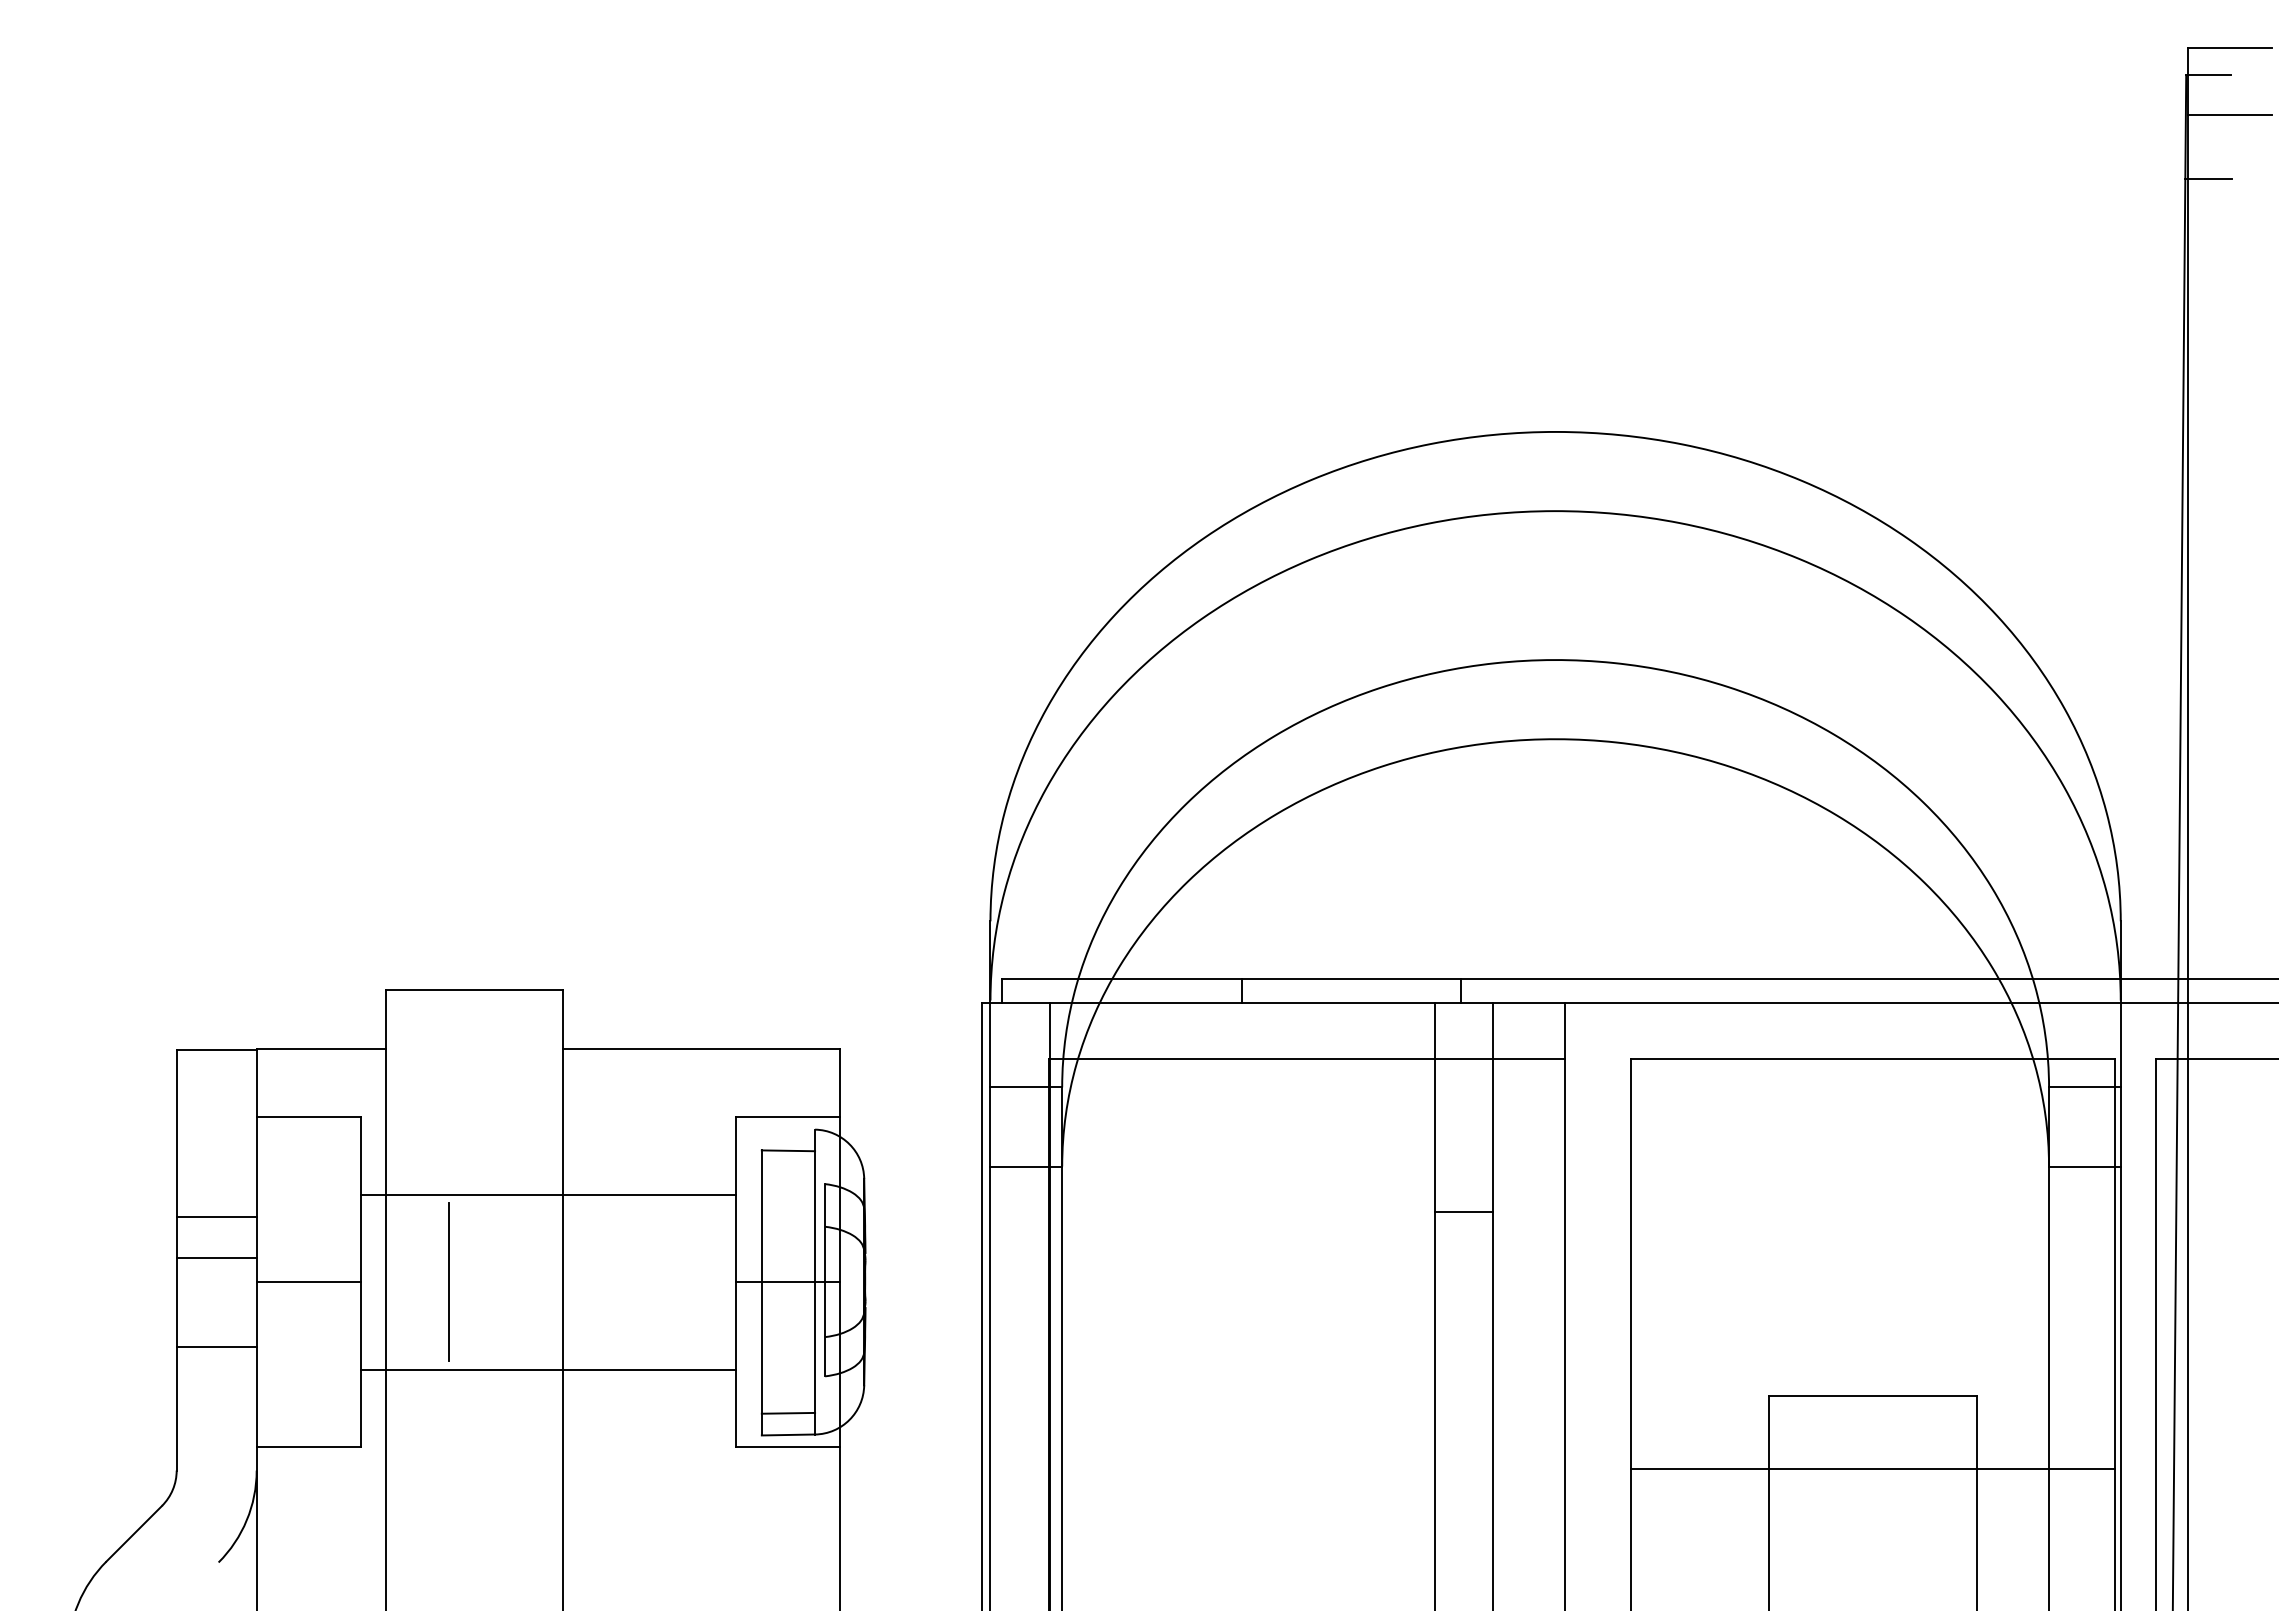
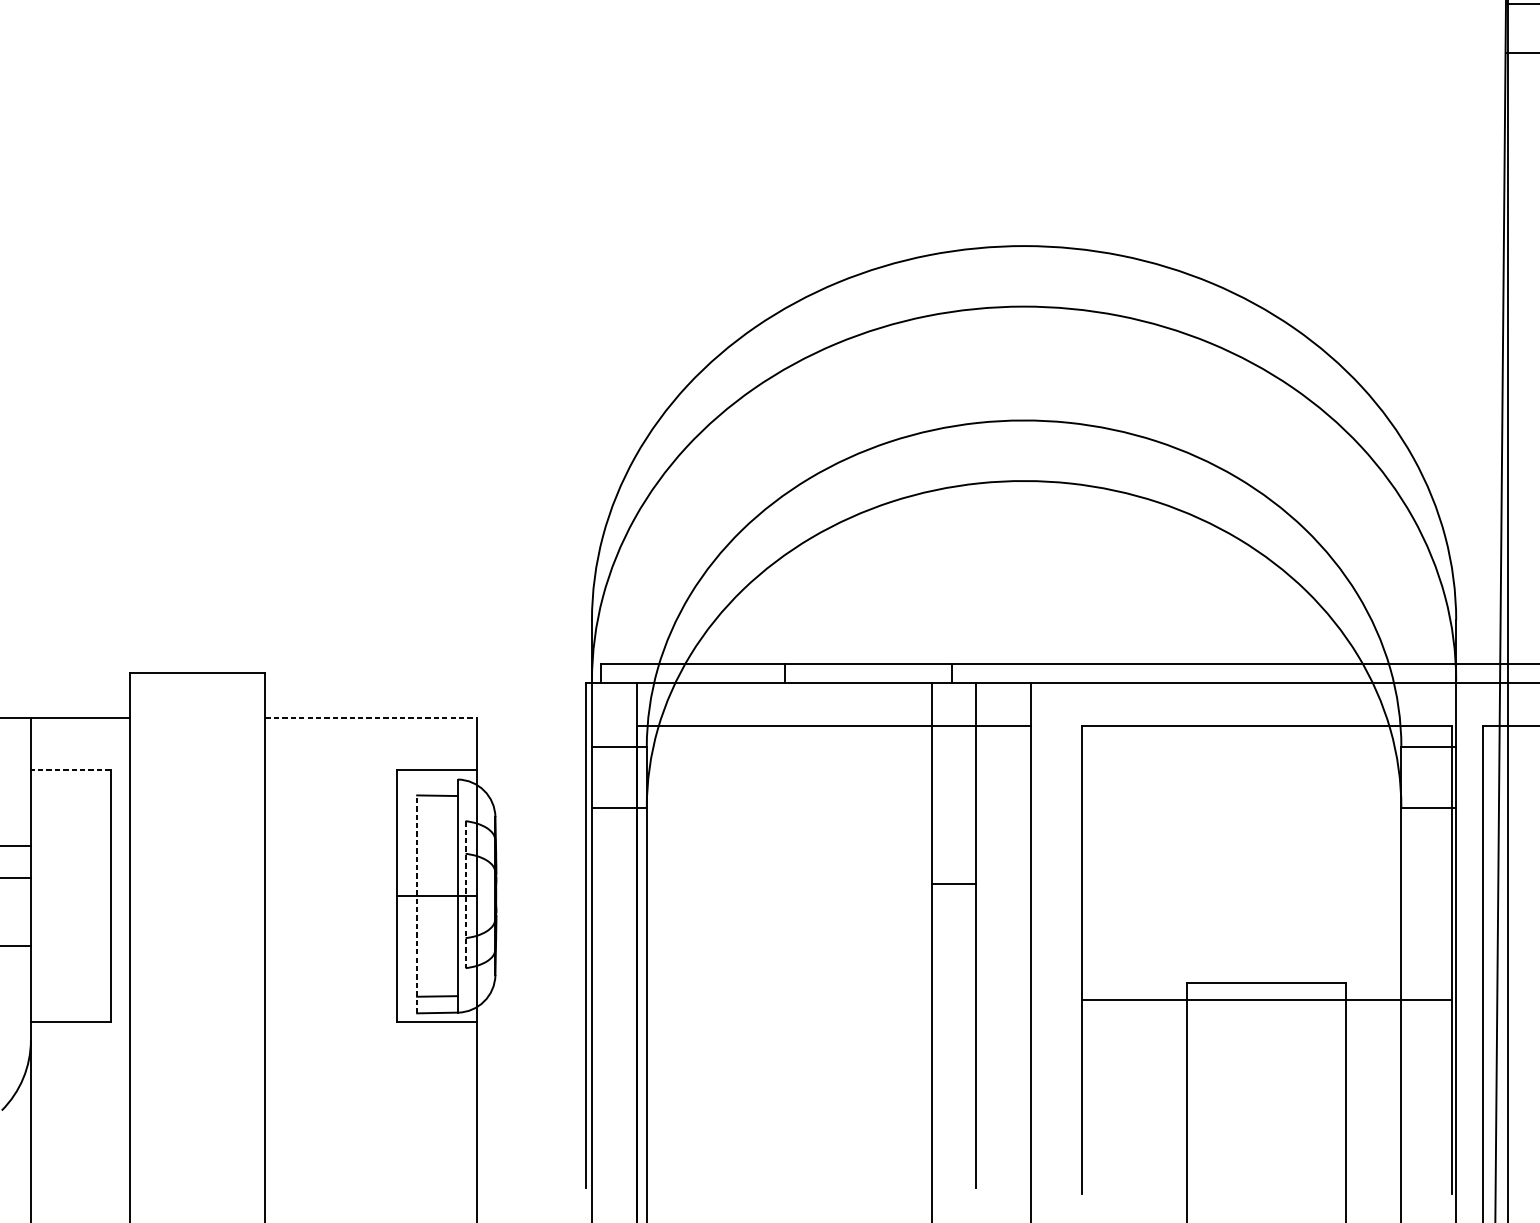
line: (702, 1048) -> (371, 717), solid -> dashed
line: (308, 1117) -> (70, 770), solid -> dashed
line: (548, 1194) -> (254, 829), removed
line: (1463, 1211) -> (953, 884), moved
line: (825, 1280) -> (465, 894), solid -> dashed
line: (449, 1281) -> (178, 895), removed
line: (308, 1282) -> (70, 896), removed
line: (761, 1292) -> (416, 904), solid -> dashed
line: (548, 1369) -> (254, 962), removed
line: (1872, 1469) -> (1266, 1000), moved

